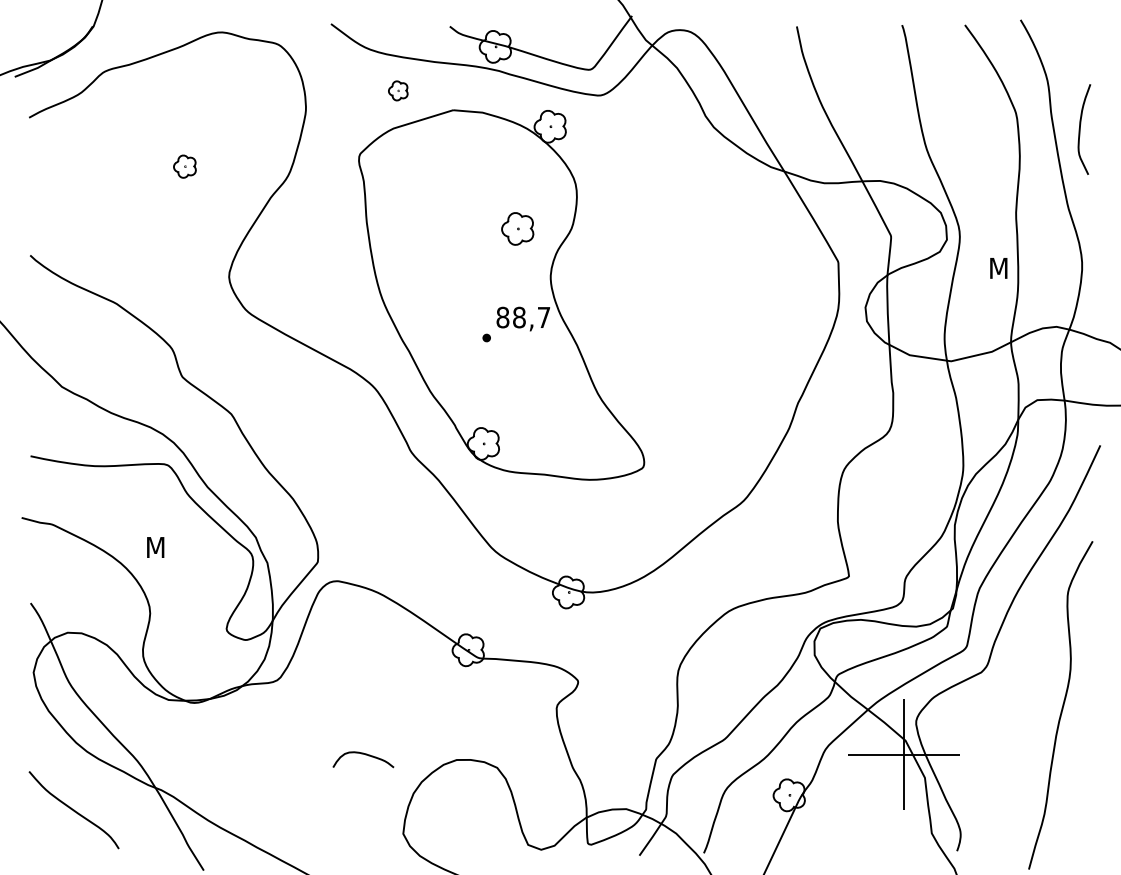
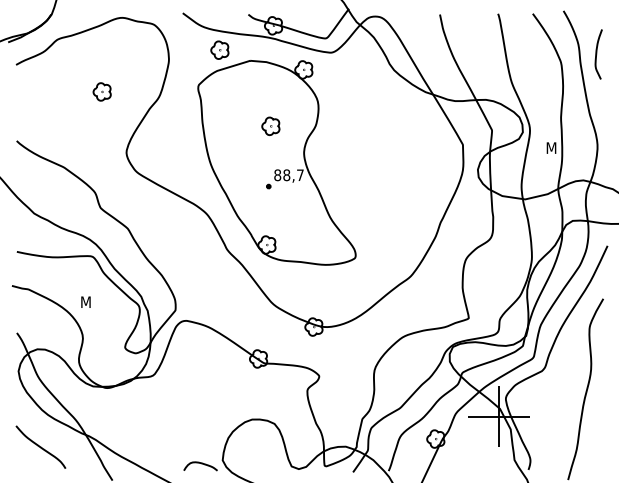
part: (397, 89) -> (219, 49), size x1.67
curve: (1082, 129) -> (597, 54), moved
part: (183, 165) -> (101, 91), size x1.43
part: (517, 227) -> (270, 125), moved
curve: (364, 756) -> (201, 464), moved

